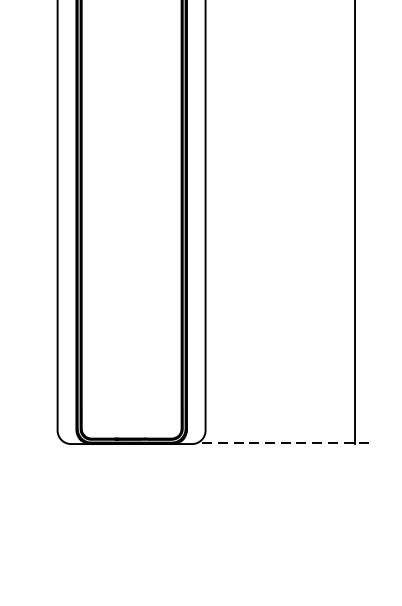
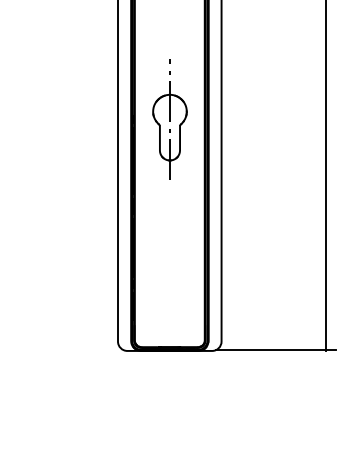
part: (131, 113) -> (169, 119), added
line: (282, 443) -> (275, 350), dashed -> solid

